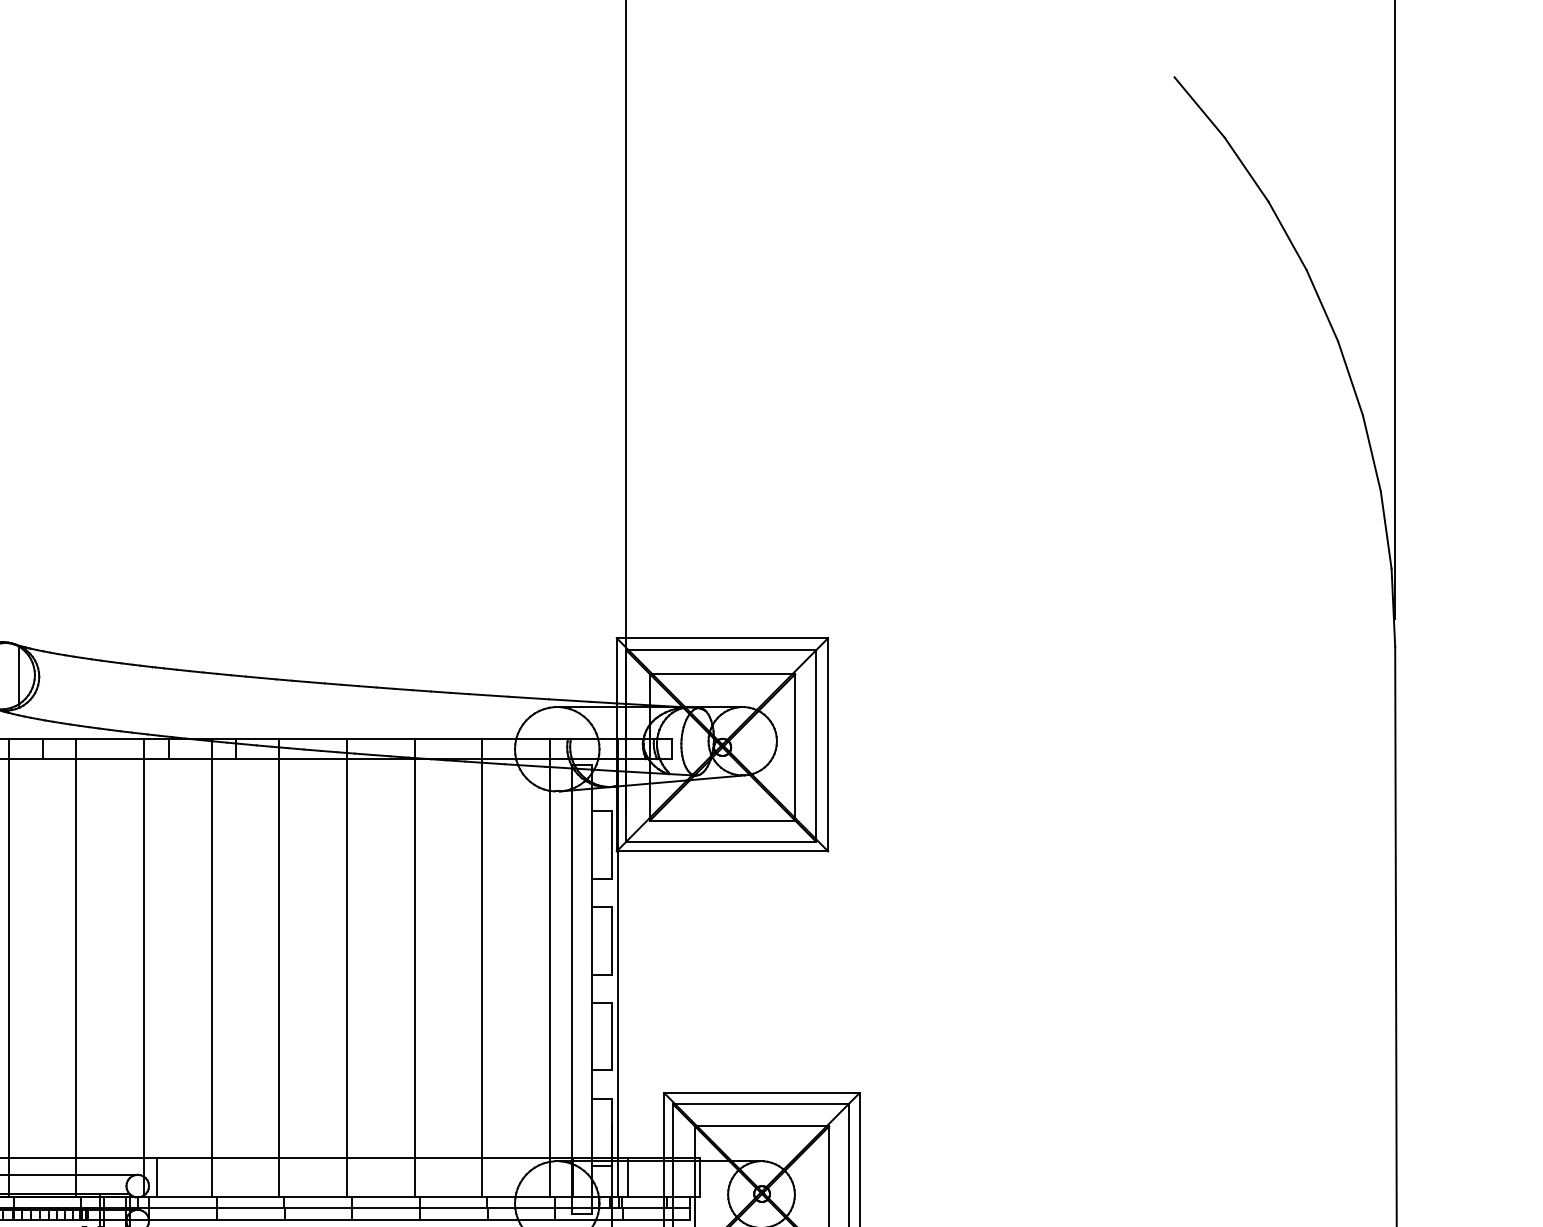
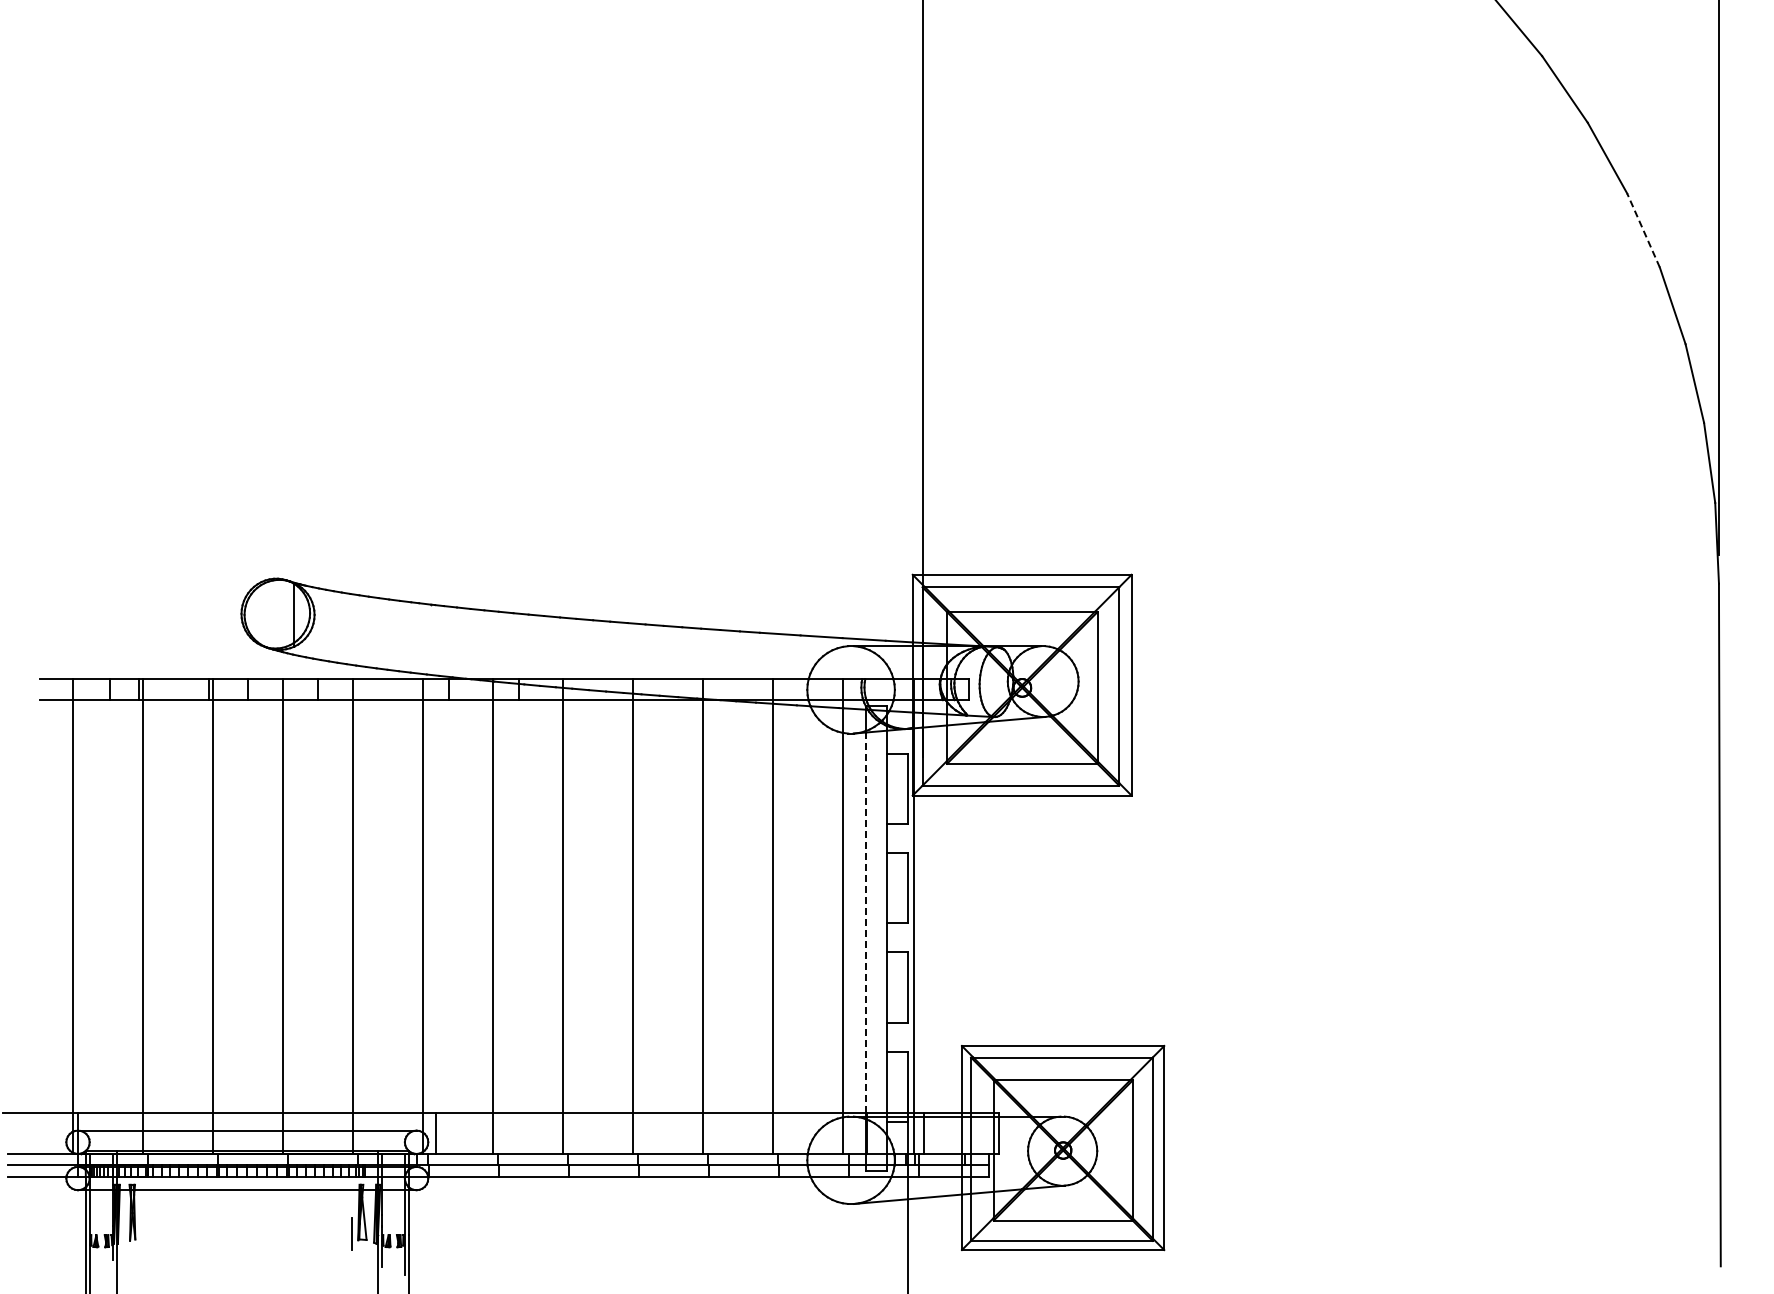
line: (1322, 305) -> (1643, 230), solid -> dashed
line: (572, 973) -> (866, 922), solid -> dashed

